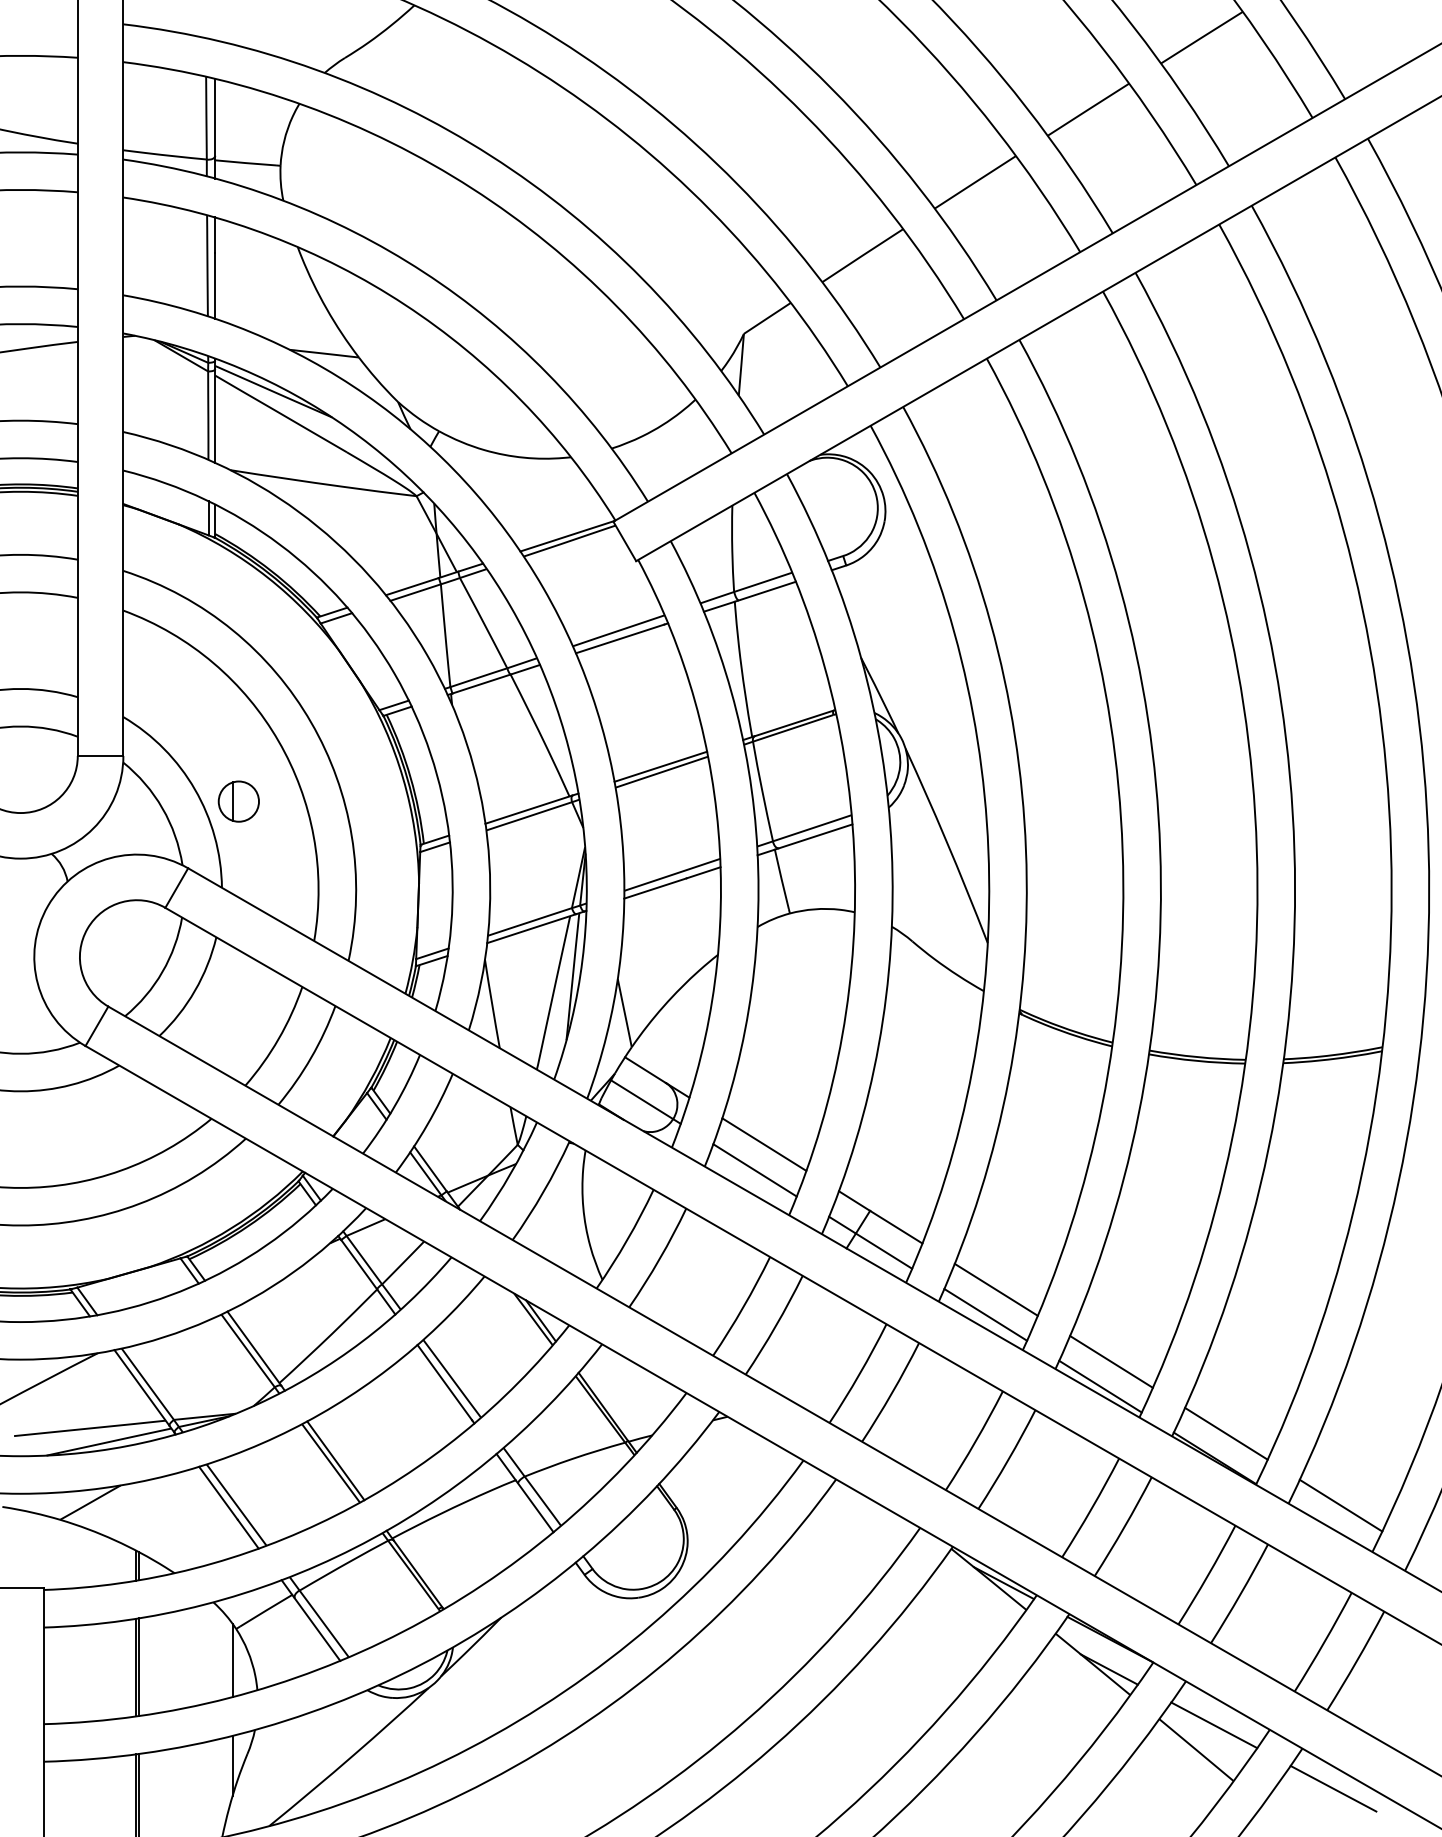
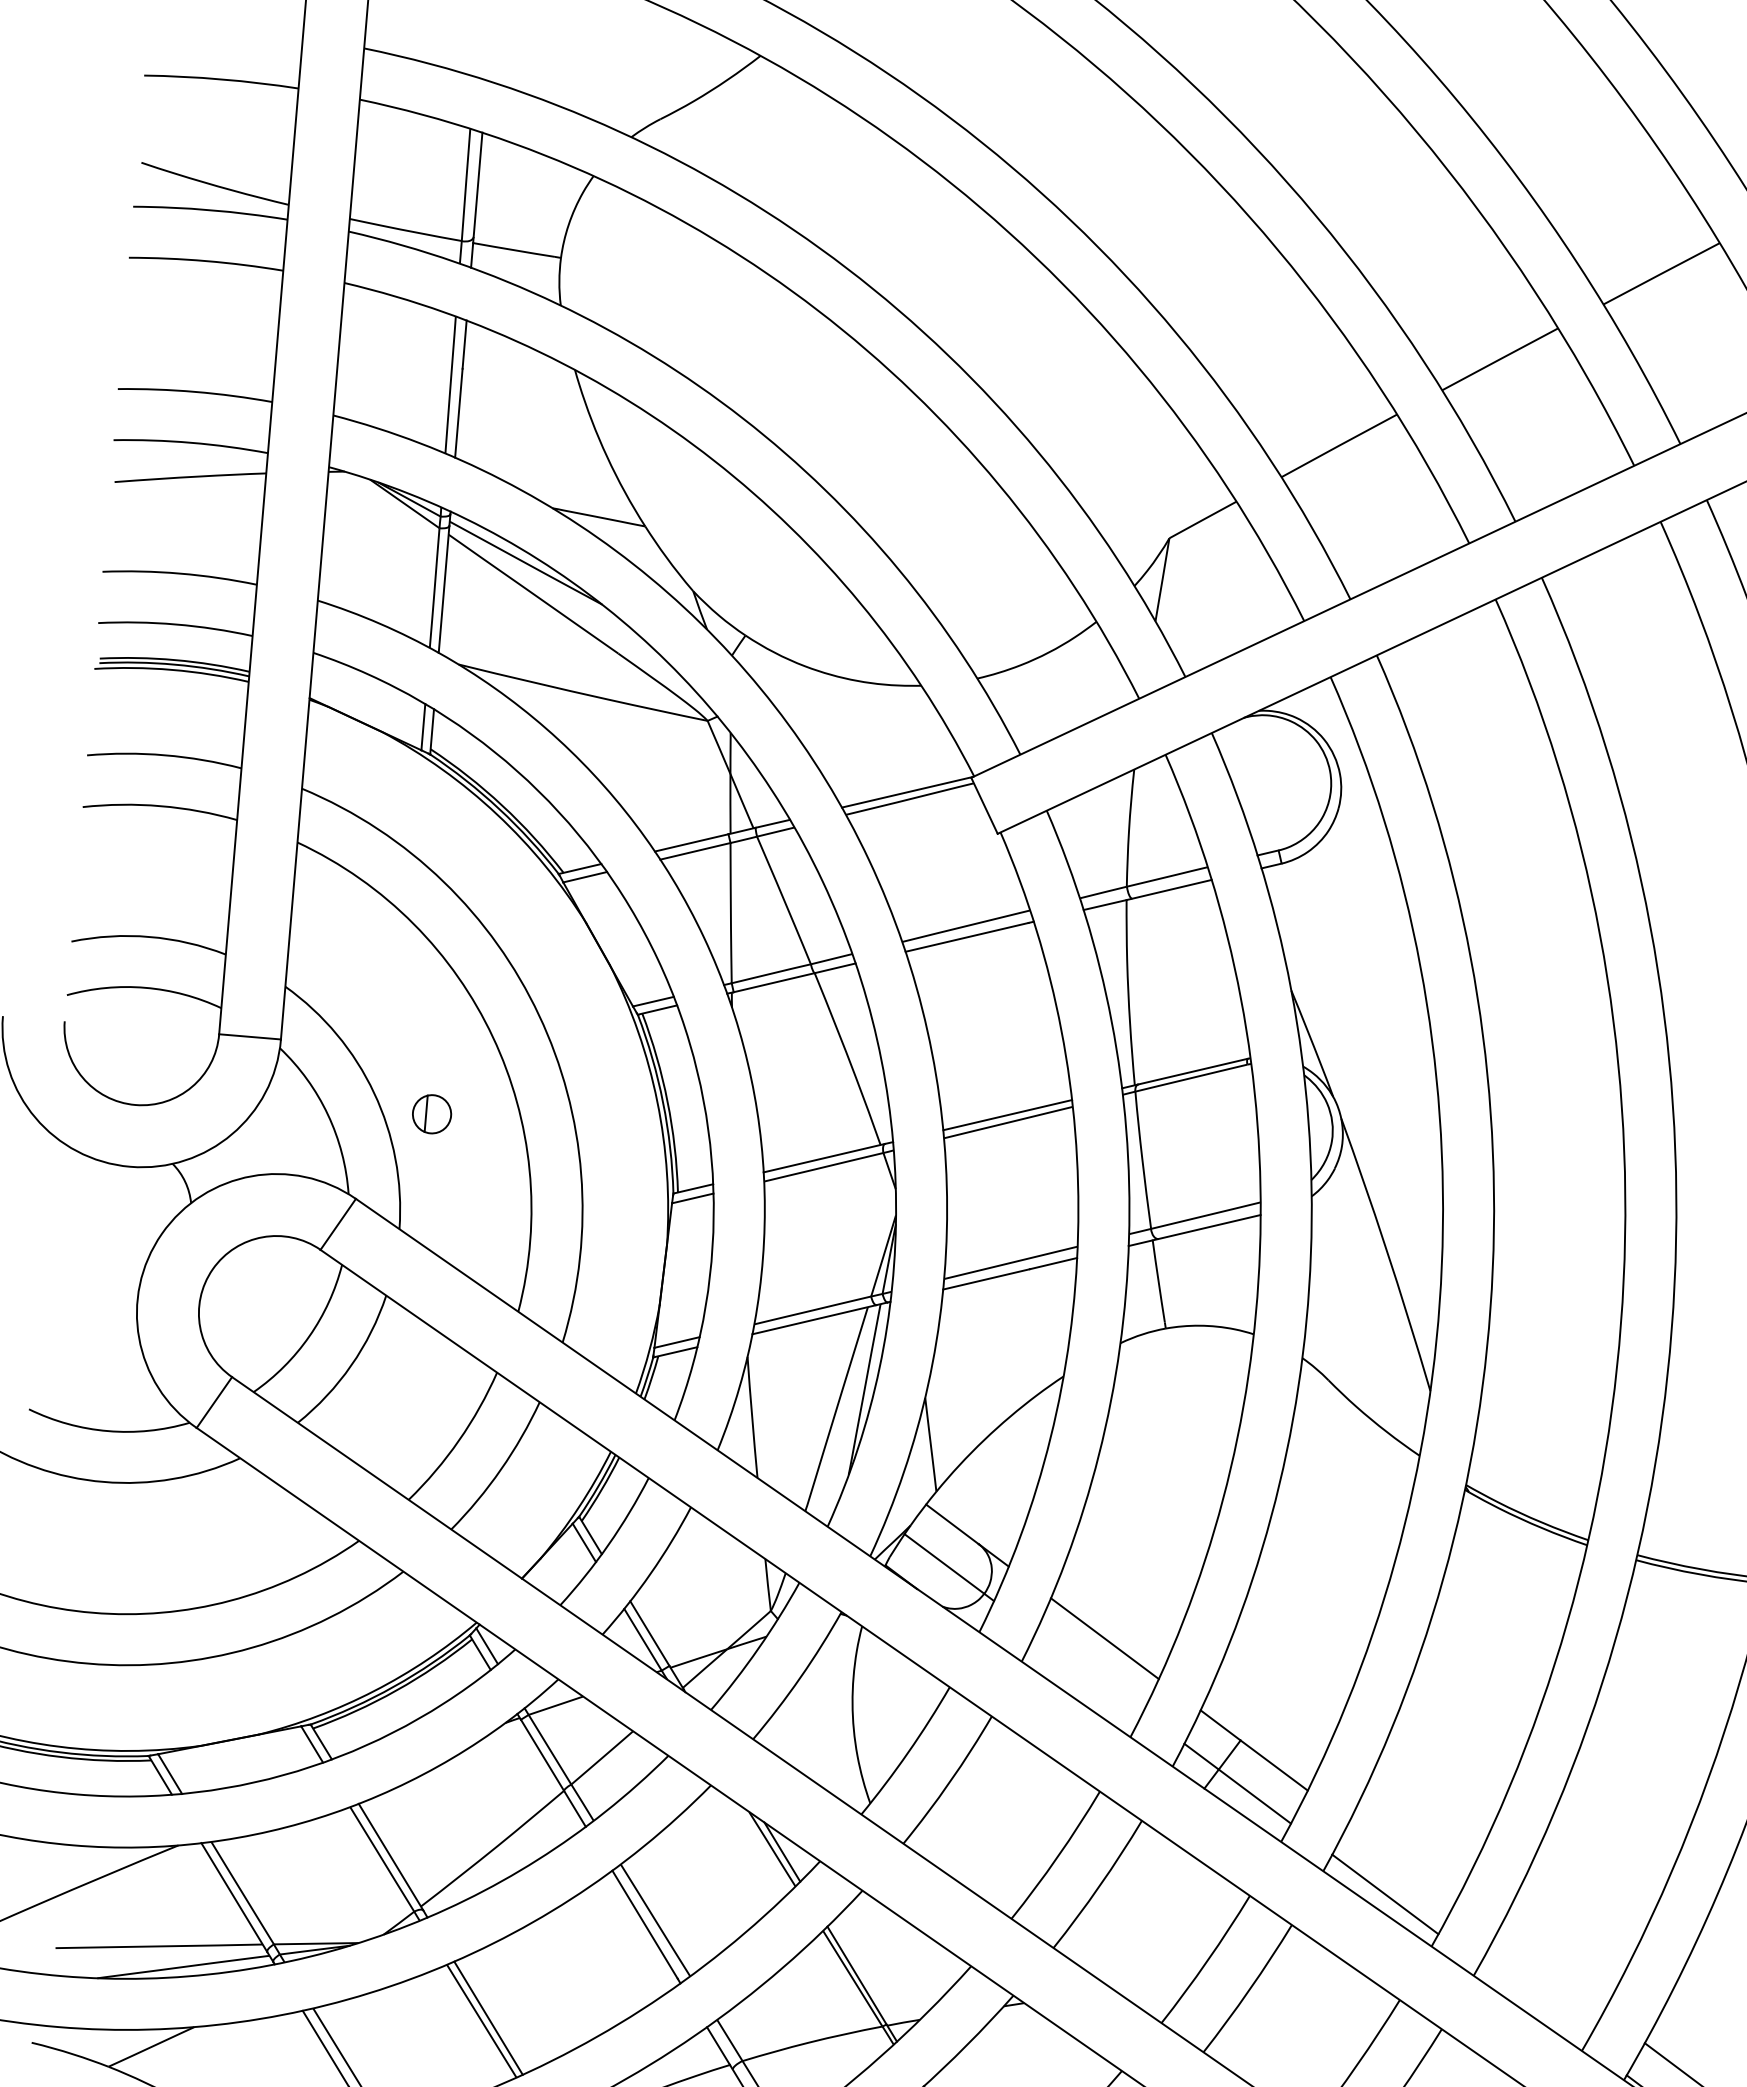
part: (238, 801) -> (431, 1114), size x0.7
line: (754, 1170) -> (1088, 1672), removed
line: (995, 1289) -> (1401, 1861), removed
line: (1111, 1361) -> (1550, 1971), removed
line: (1100, 1386) -> (1532, 2004), removed

